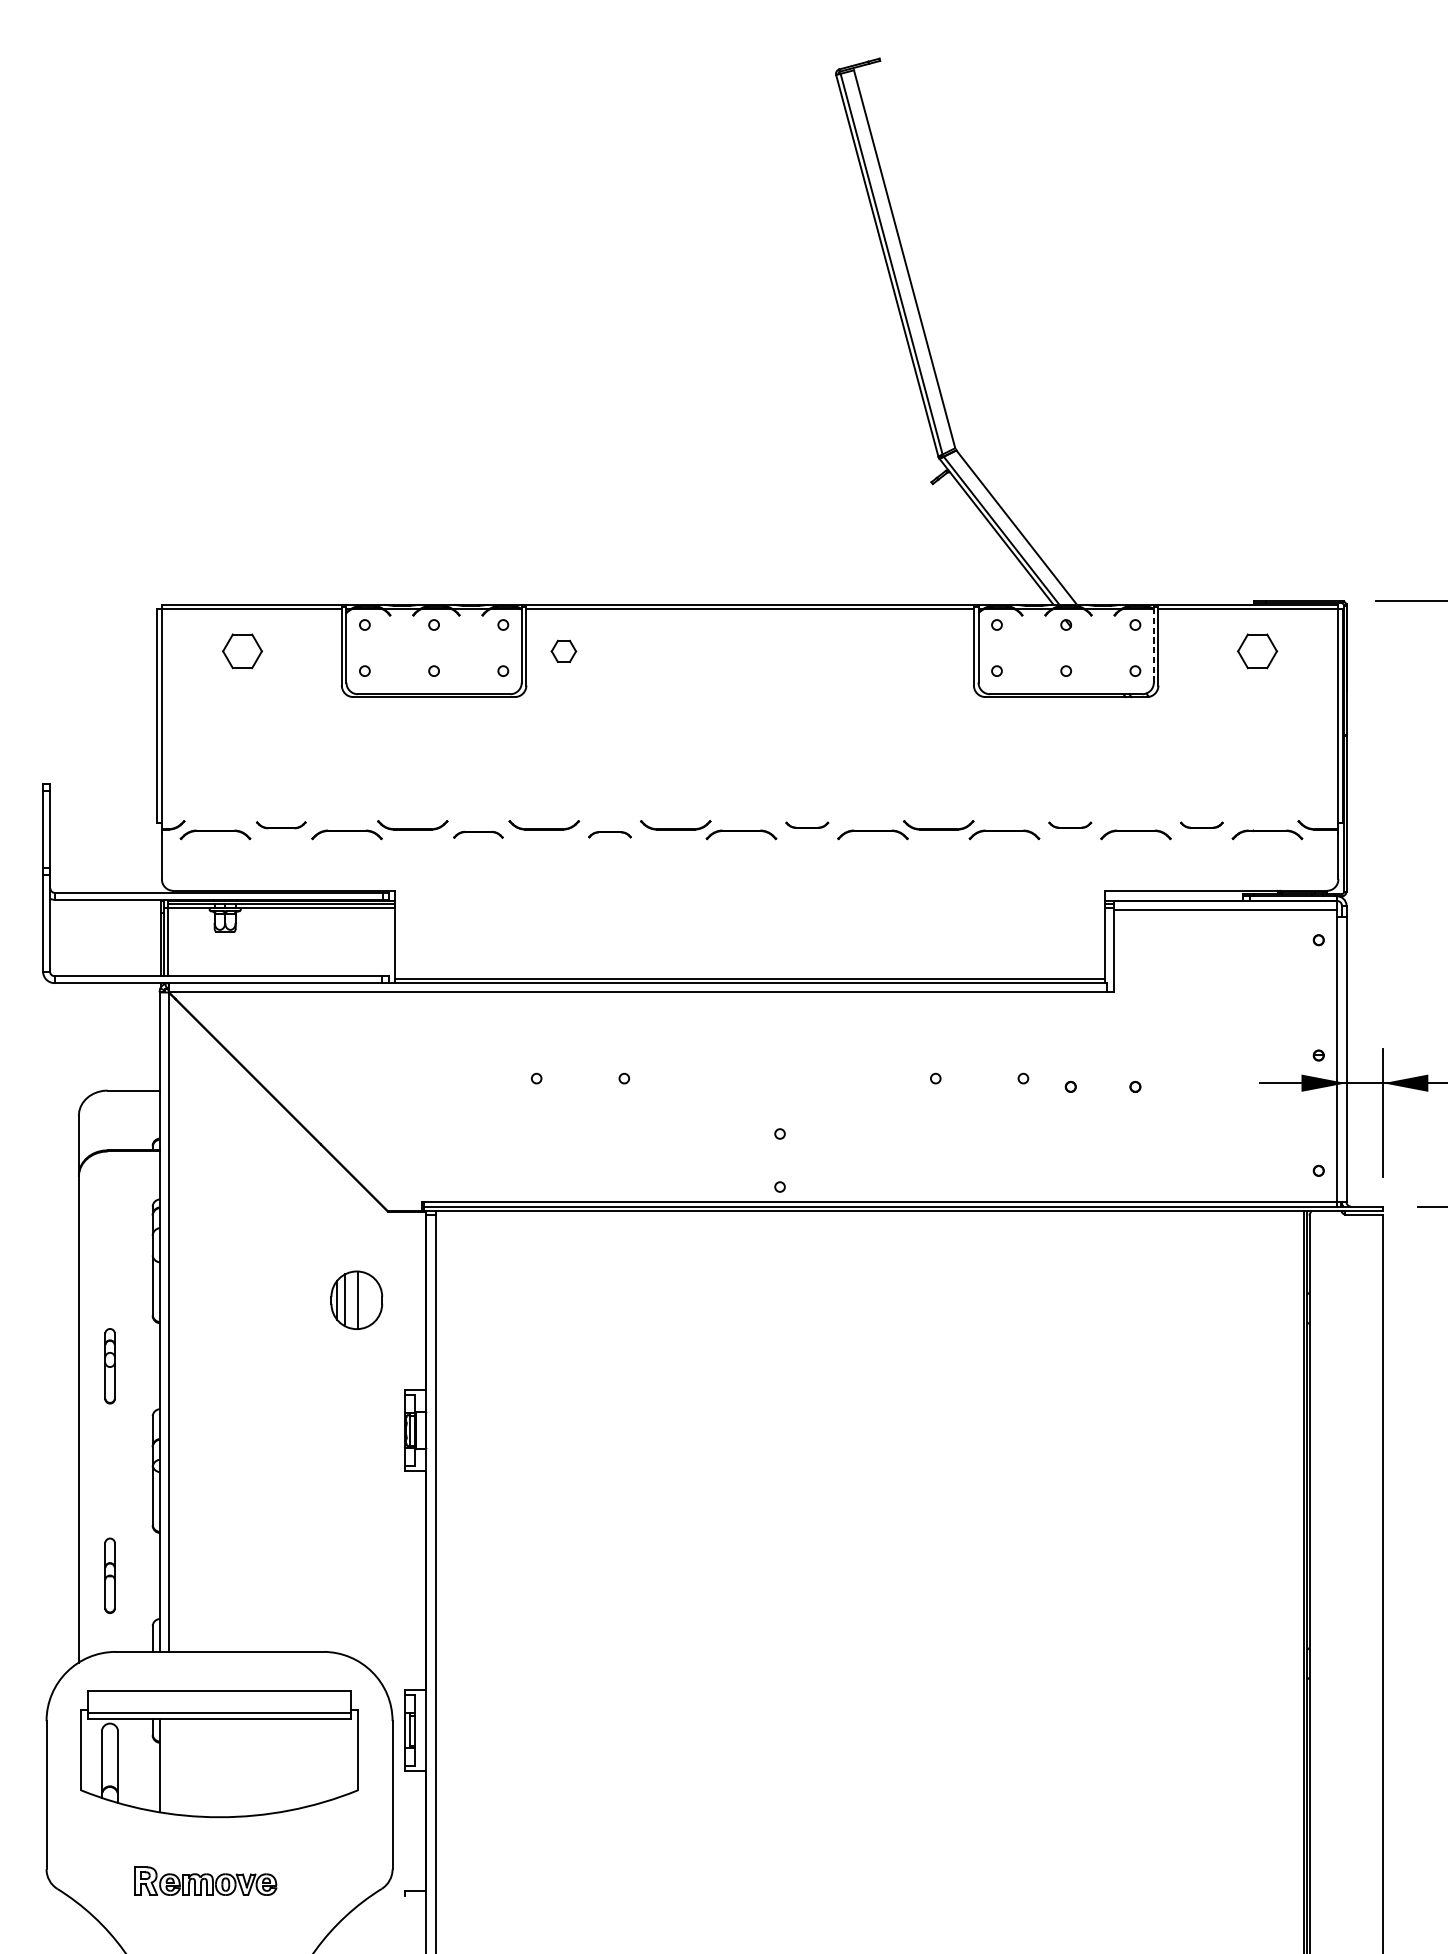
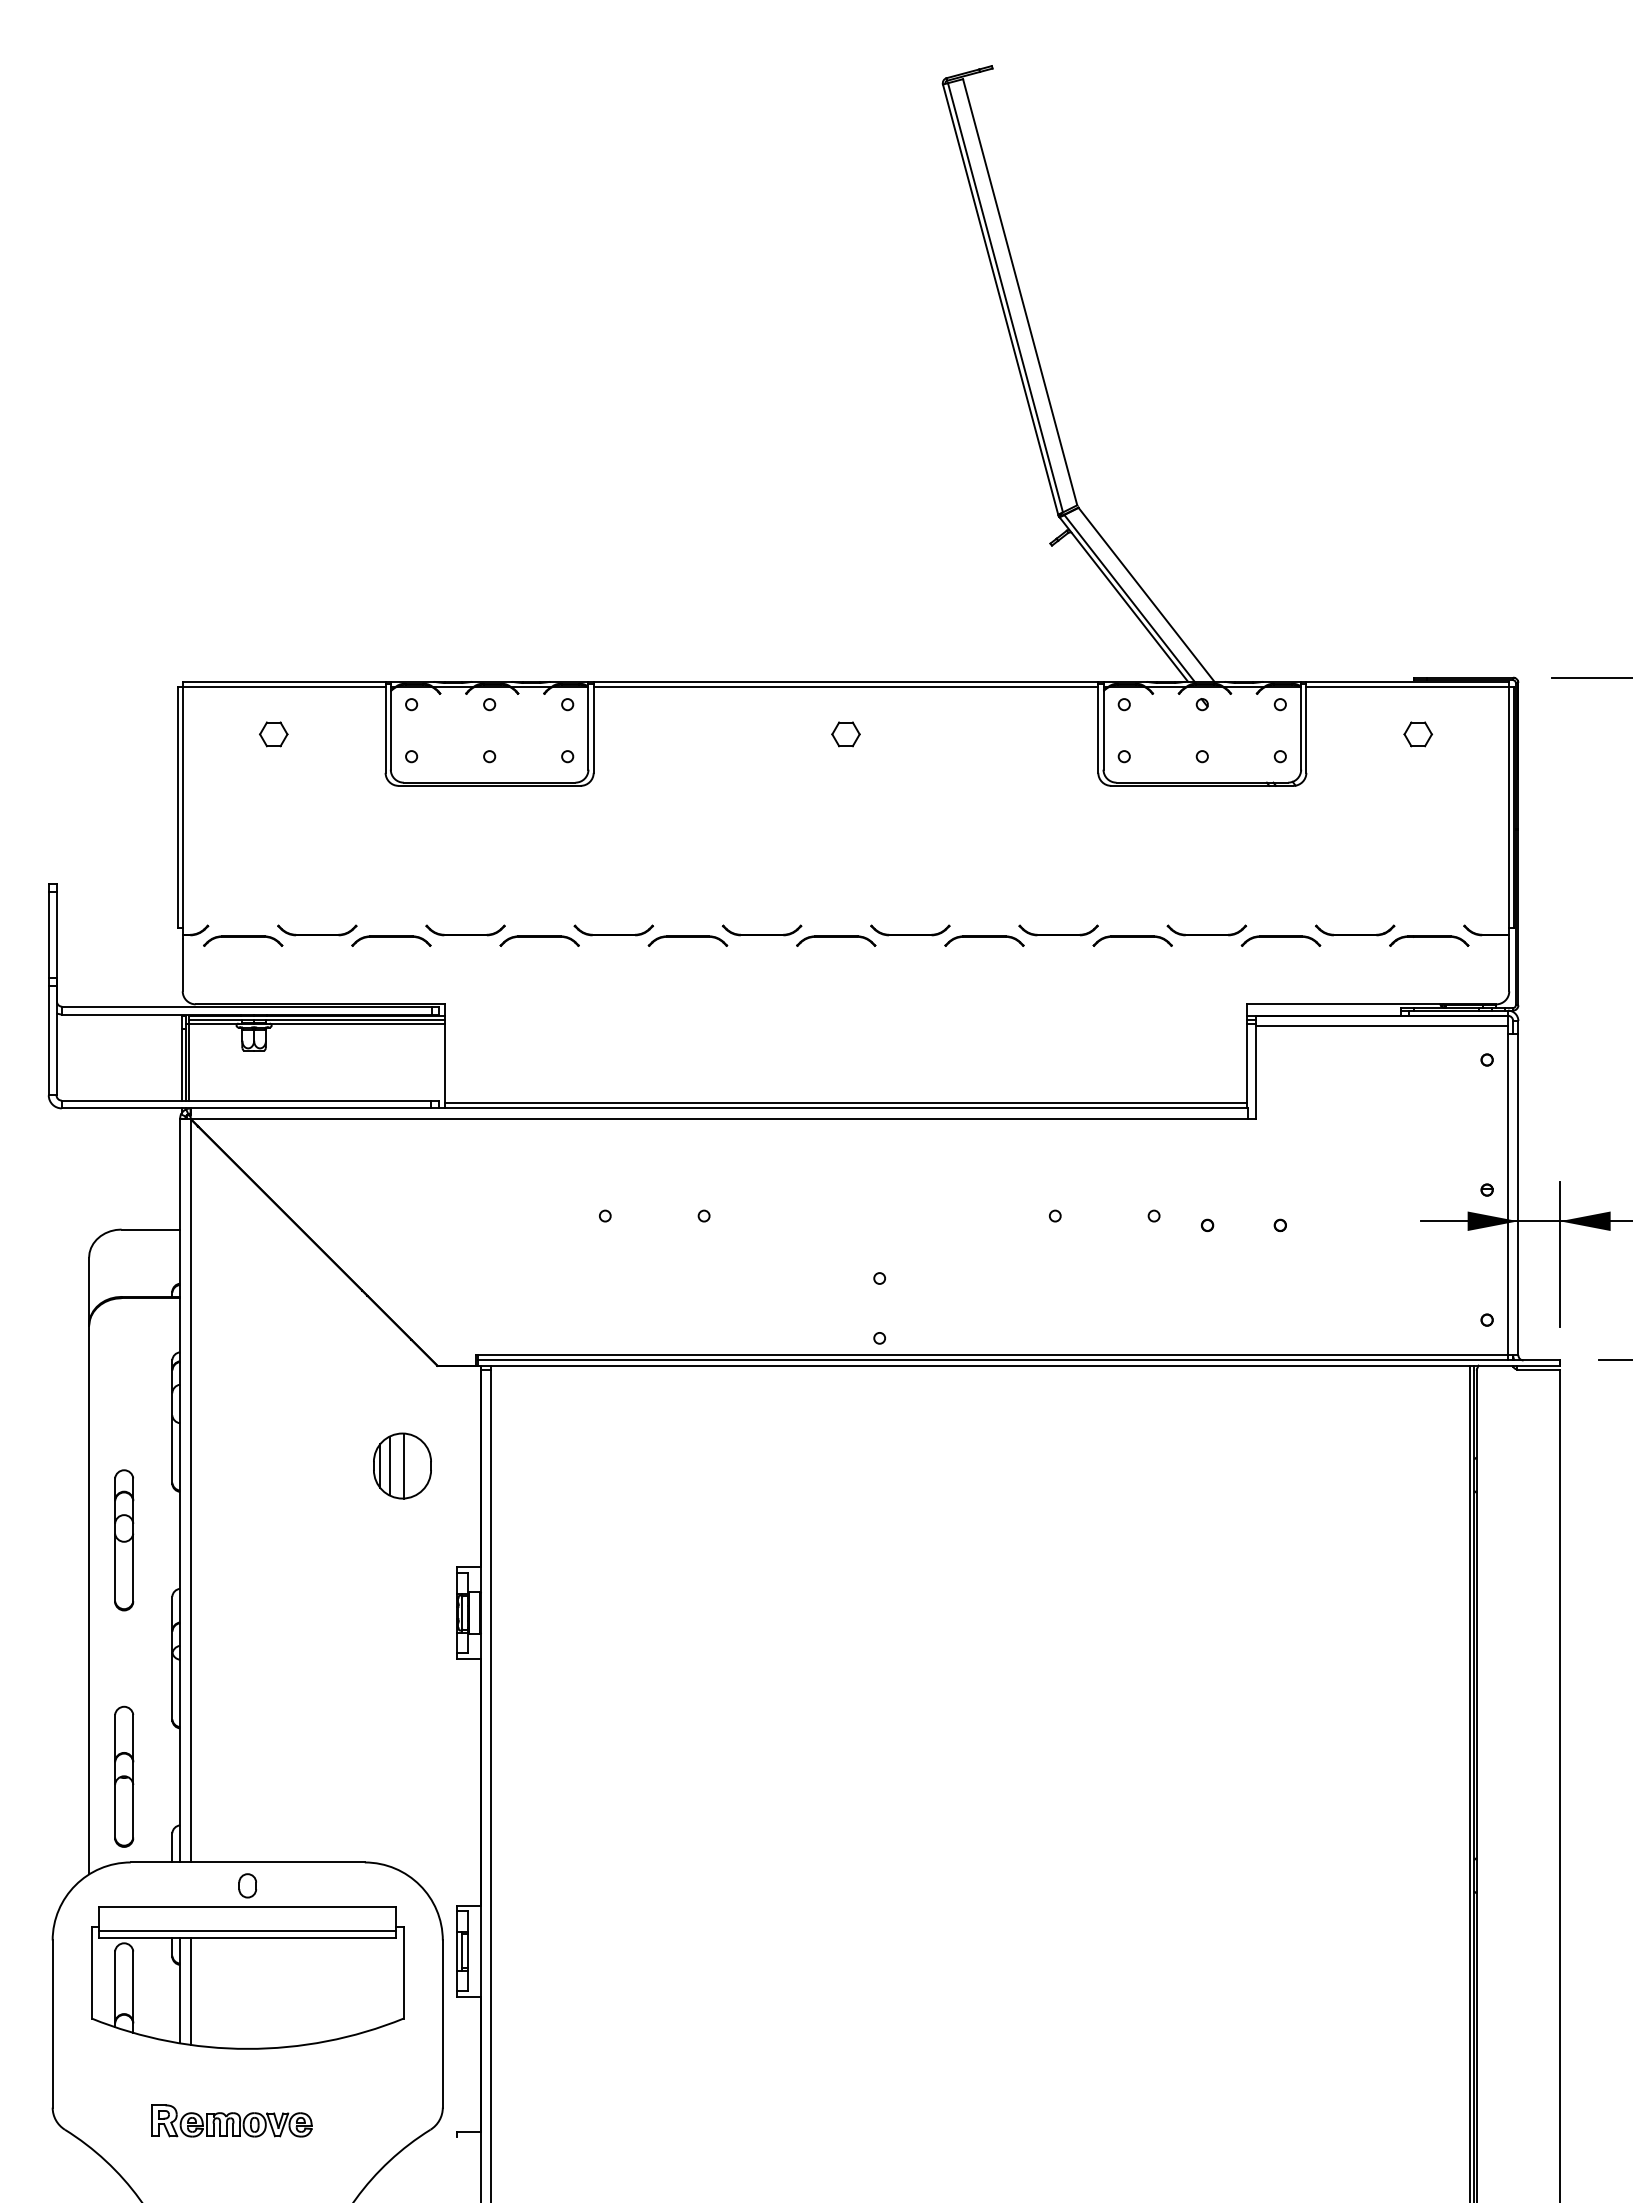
line: (1154, 645) -> (1301, 727), dashed -> solid
part: (242, 651) -> (273, 734), size x0.62
part: (563, 651) -> (845, 734), moved
part: (1257, 651) -> (1418, 734), size x0.62
part: (281, 825) -> (317, 930), size x1.43
part: (807, 825) -> (910, 930), size x1.67
part: (1069, 825) -> (1206, 930), size x1.67
part: (1202, 825) -> (1355, 930), size x1.67
part: (478, 834) -> (539, 940), size x1.43
part: (609, 834) -> (687, 940), size x1.67
part: (110, 1366) -> (124, 1540), size x1.67
part: (110, 1575) -> (124, 1776), size x1.67
part: (219, 1672) -> (247, 1885), added
line: (168, 1765) -> (190, 1990), added

